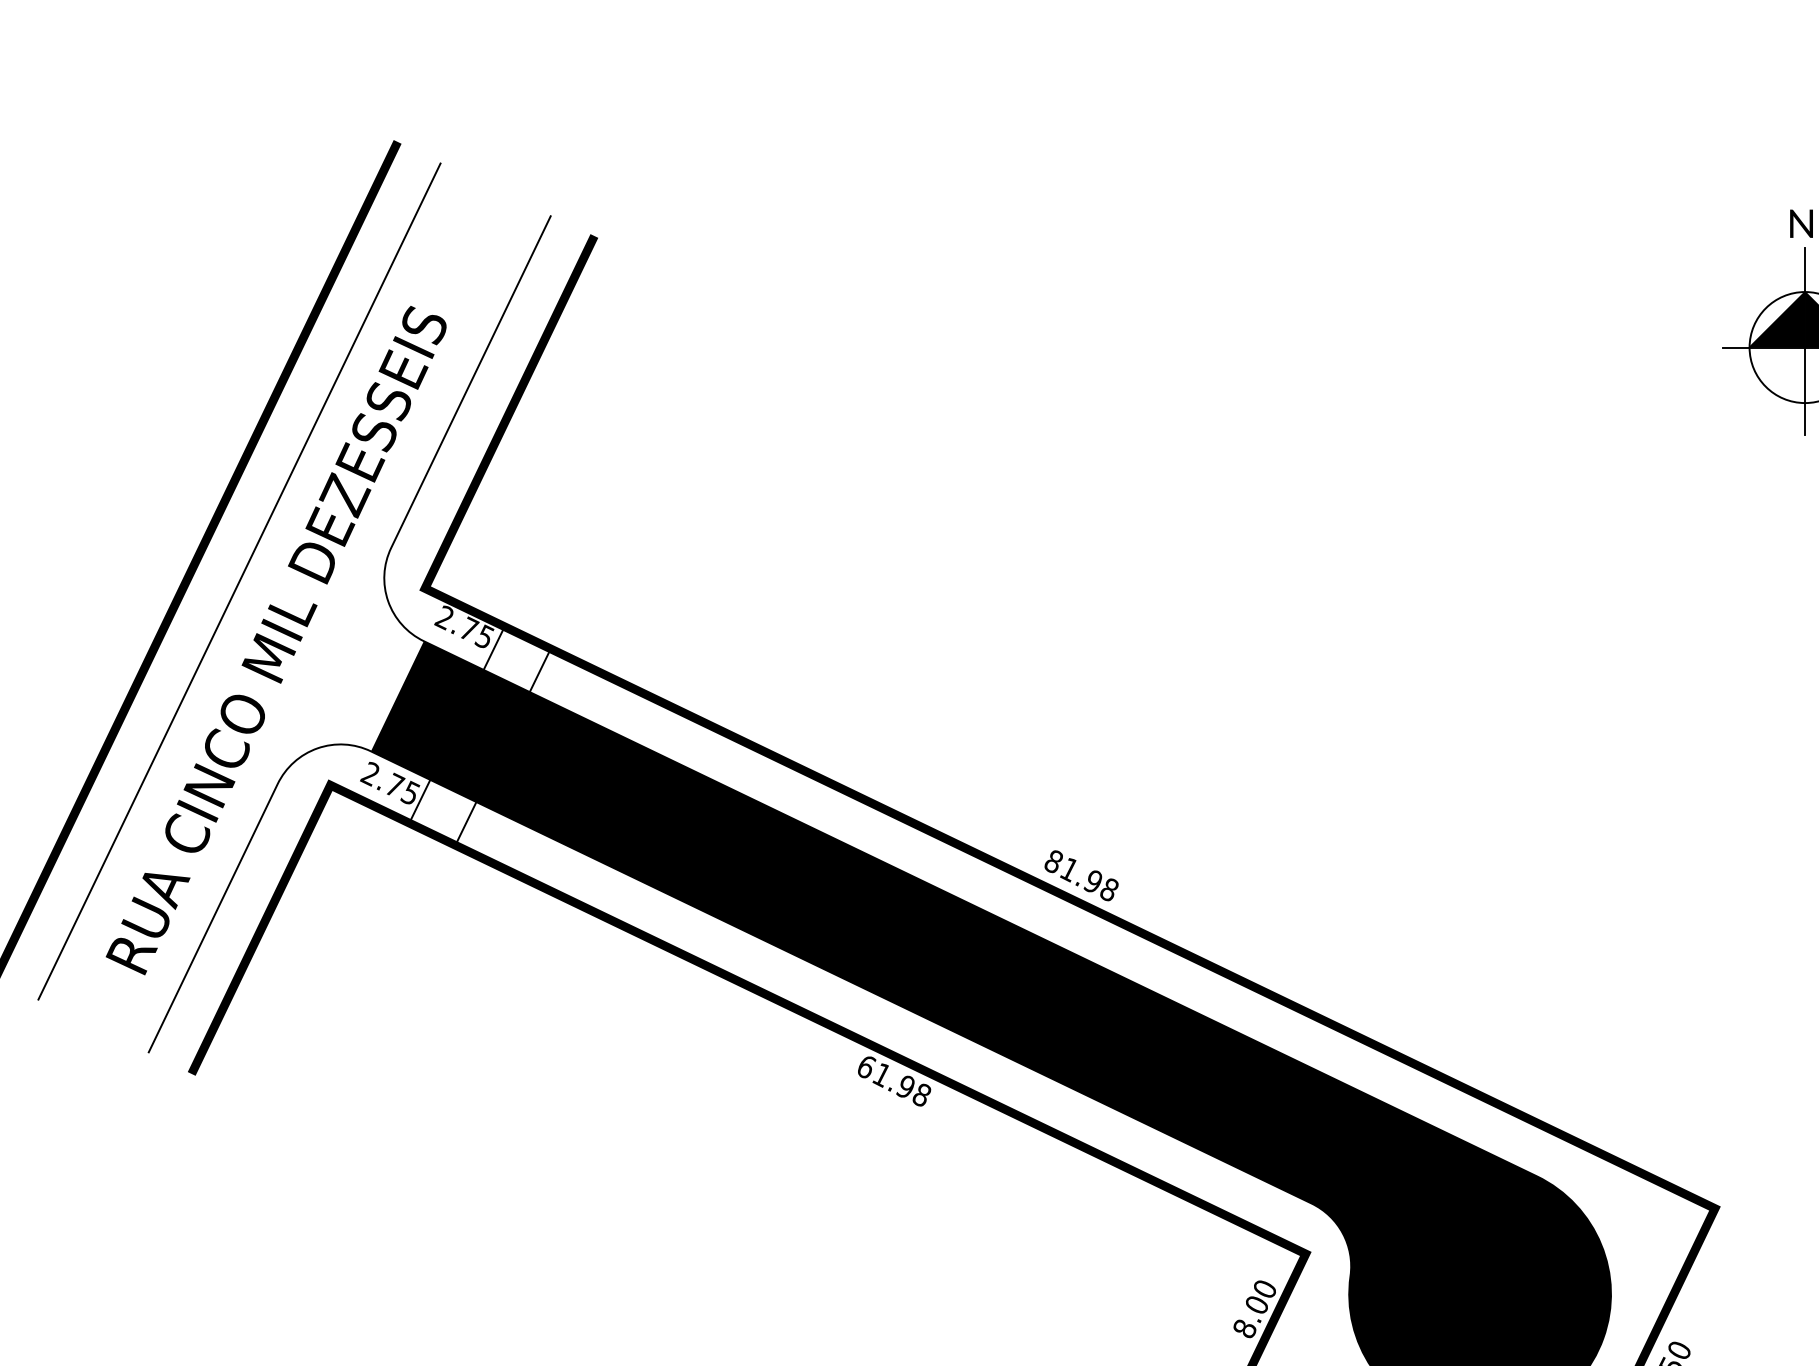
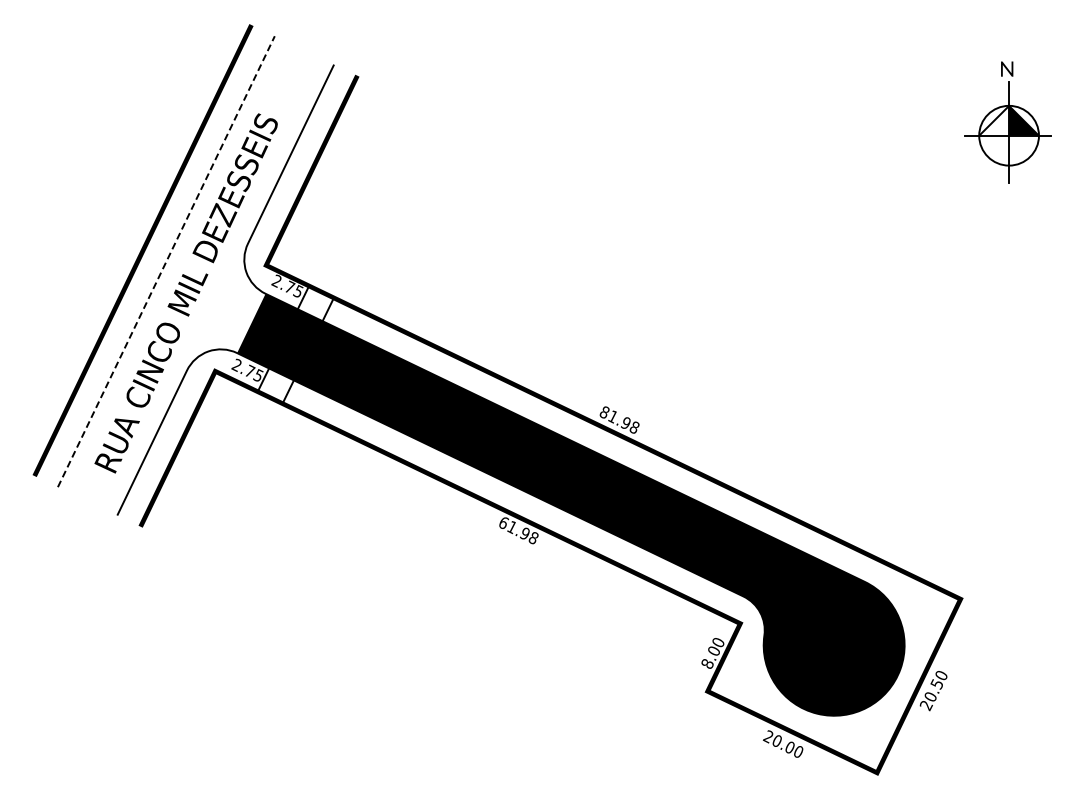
fill: (1777, 319) -> (994, 120), removed
line: (239, 581) -> (166, 261), solid -> dashed

